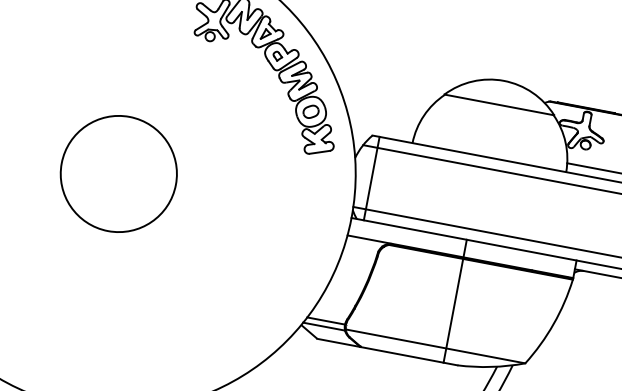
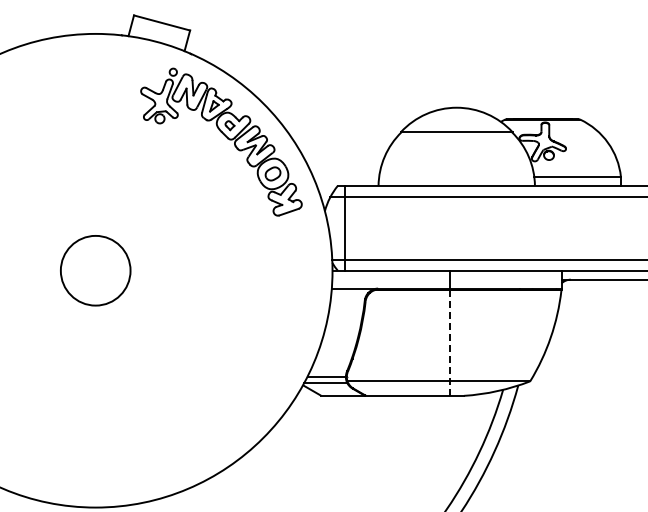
circle: (118, 173) -> (95, 270), size x0.6
line: (453, 310) -> (449, 342), solid -> dashed

